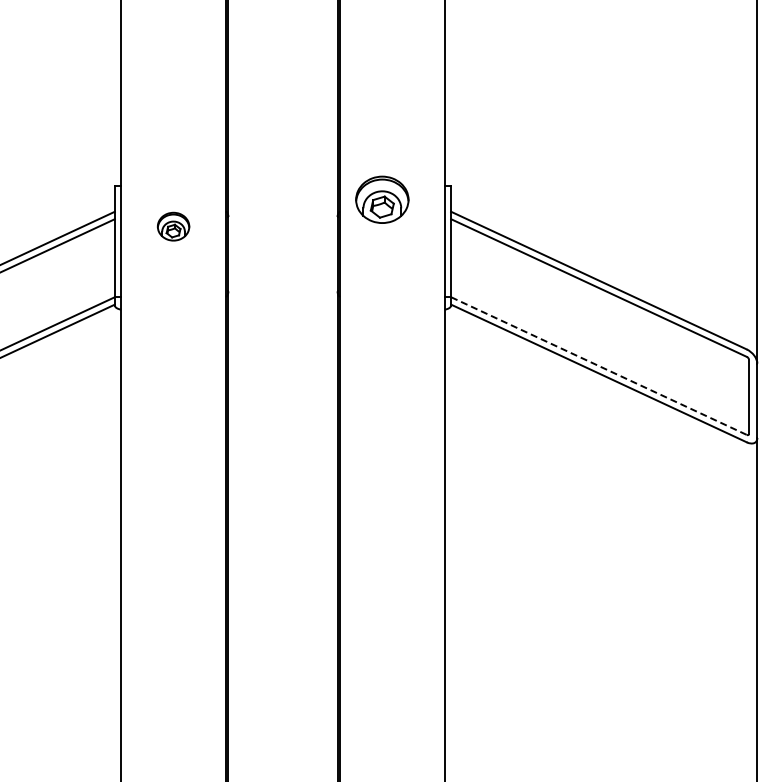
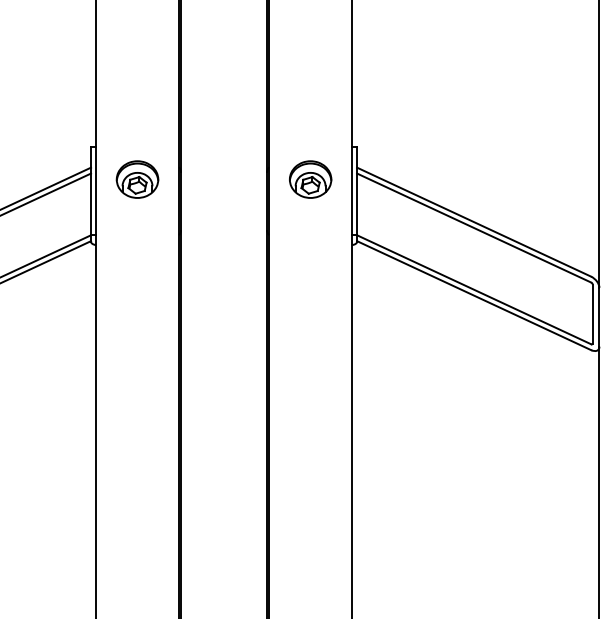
part: (382, 199) -> (310, 179), moved
part: (173, 226) -> (137, 179), size x1.67
line: (599, 366) -> (474, 290), dashed -> solid

